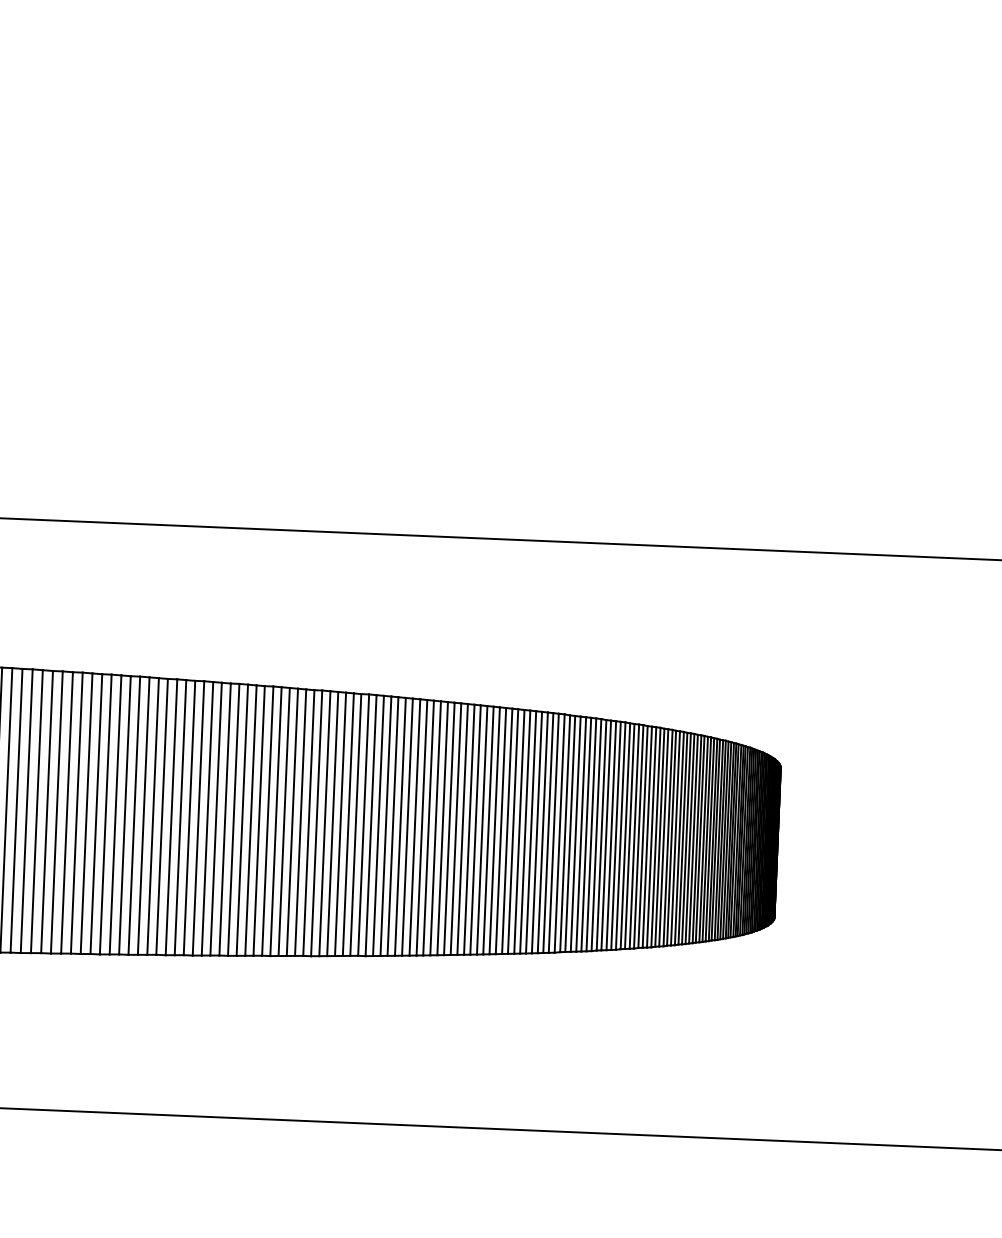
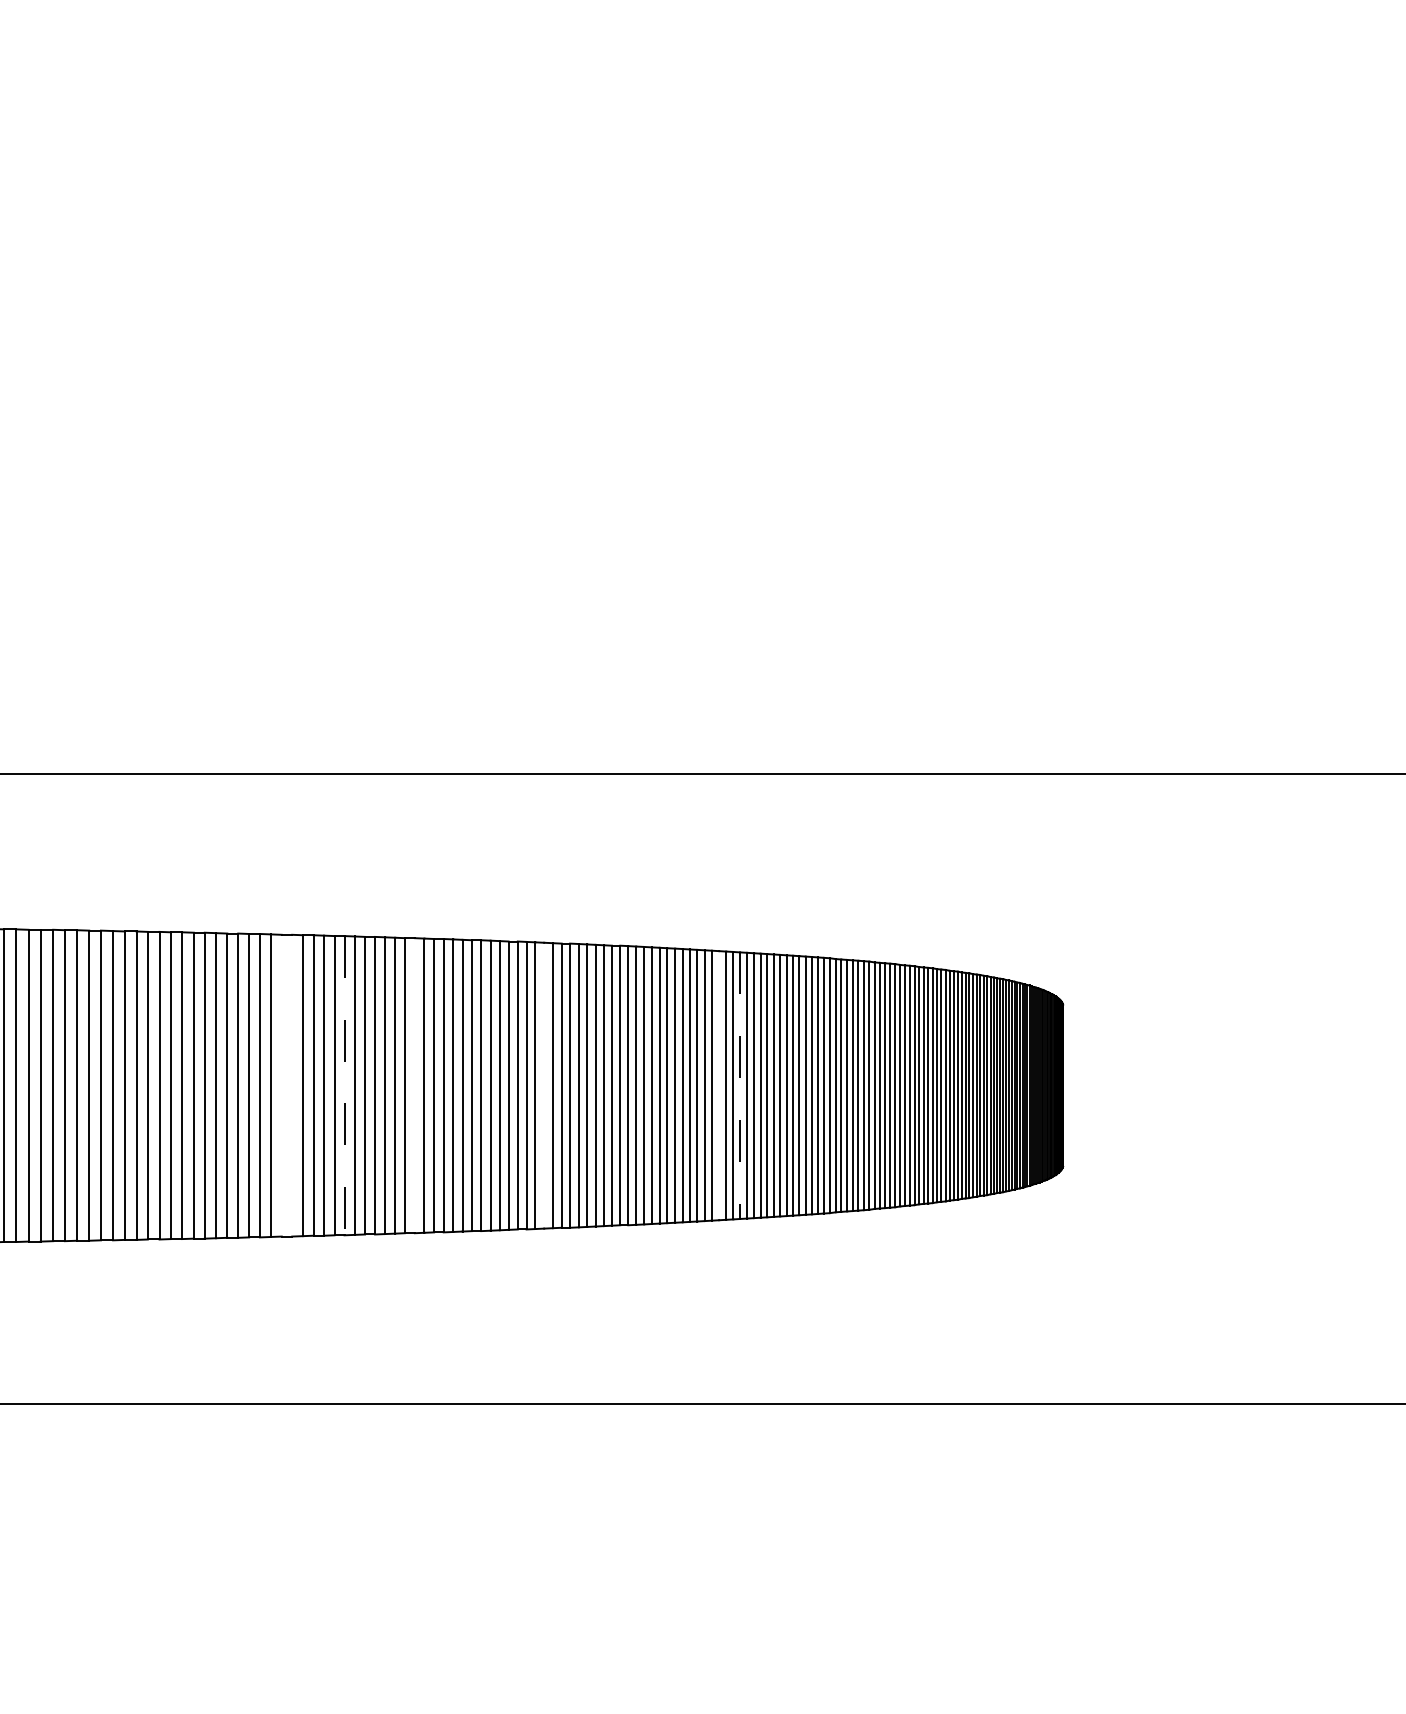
line: (46, 811) -> (281, 1085), removed
line: (57, 812) -> (292, 1085), removed
line: (105, 814) -> (344, 1085), solid -> dashed
line: (171, 817) -> (414, 1085), removed
line: (292, 822) -> (544, 1085), removed
line: (456, 829) -> (719, 1085), removed
line: (475, 830) -> (740, 1086), solid -> dashed

